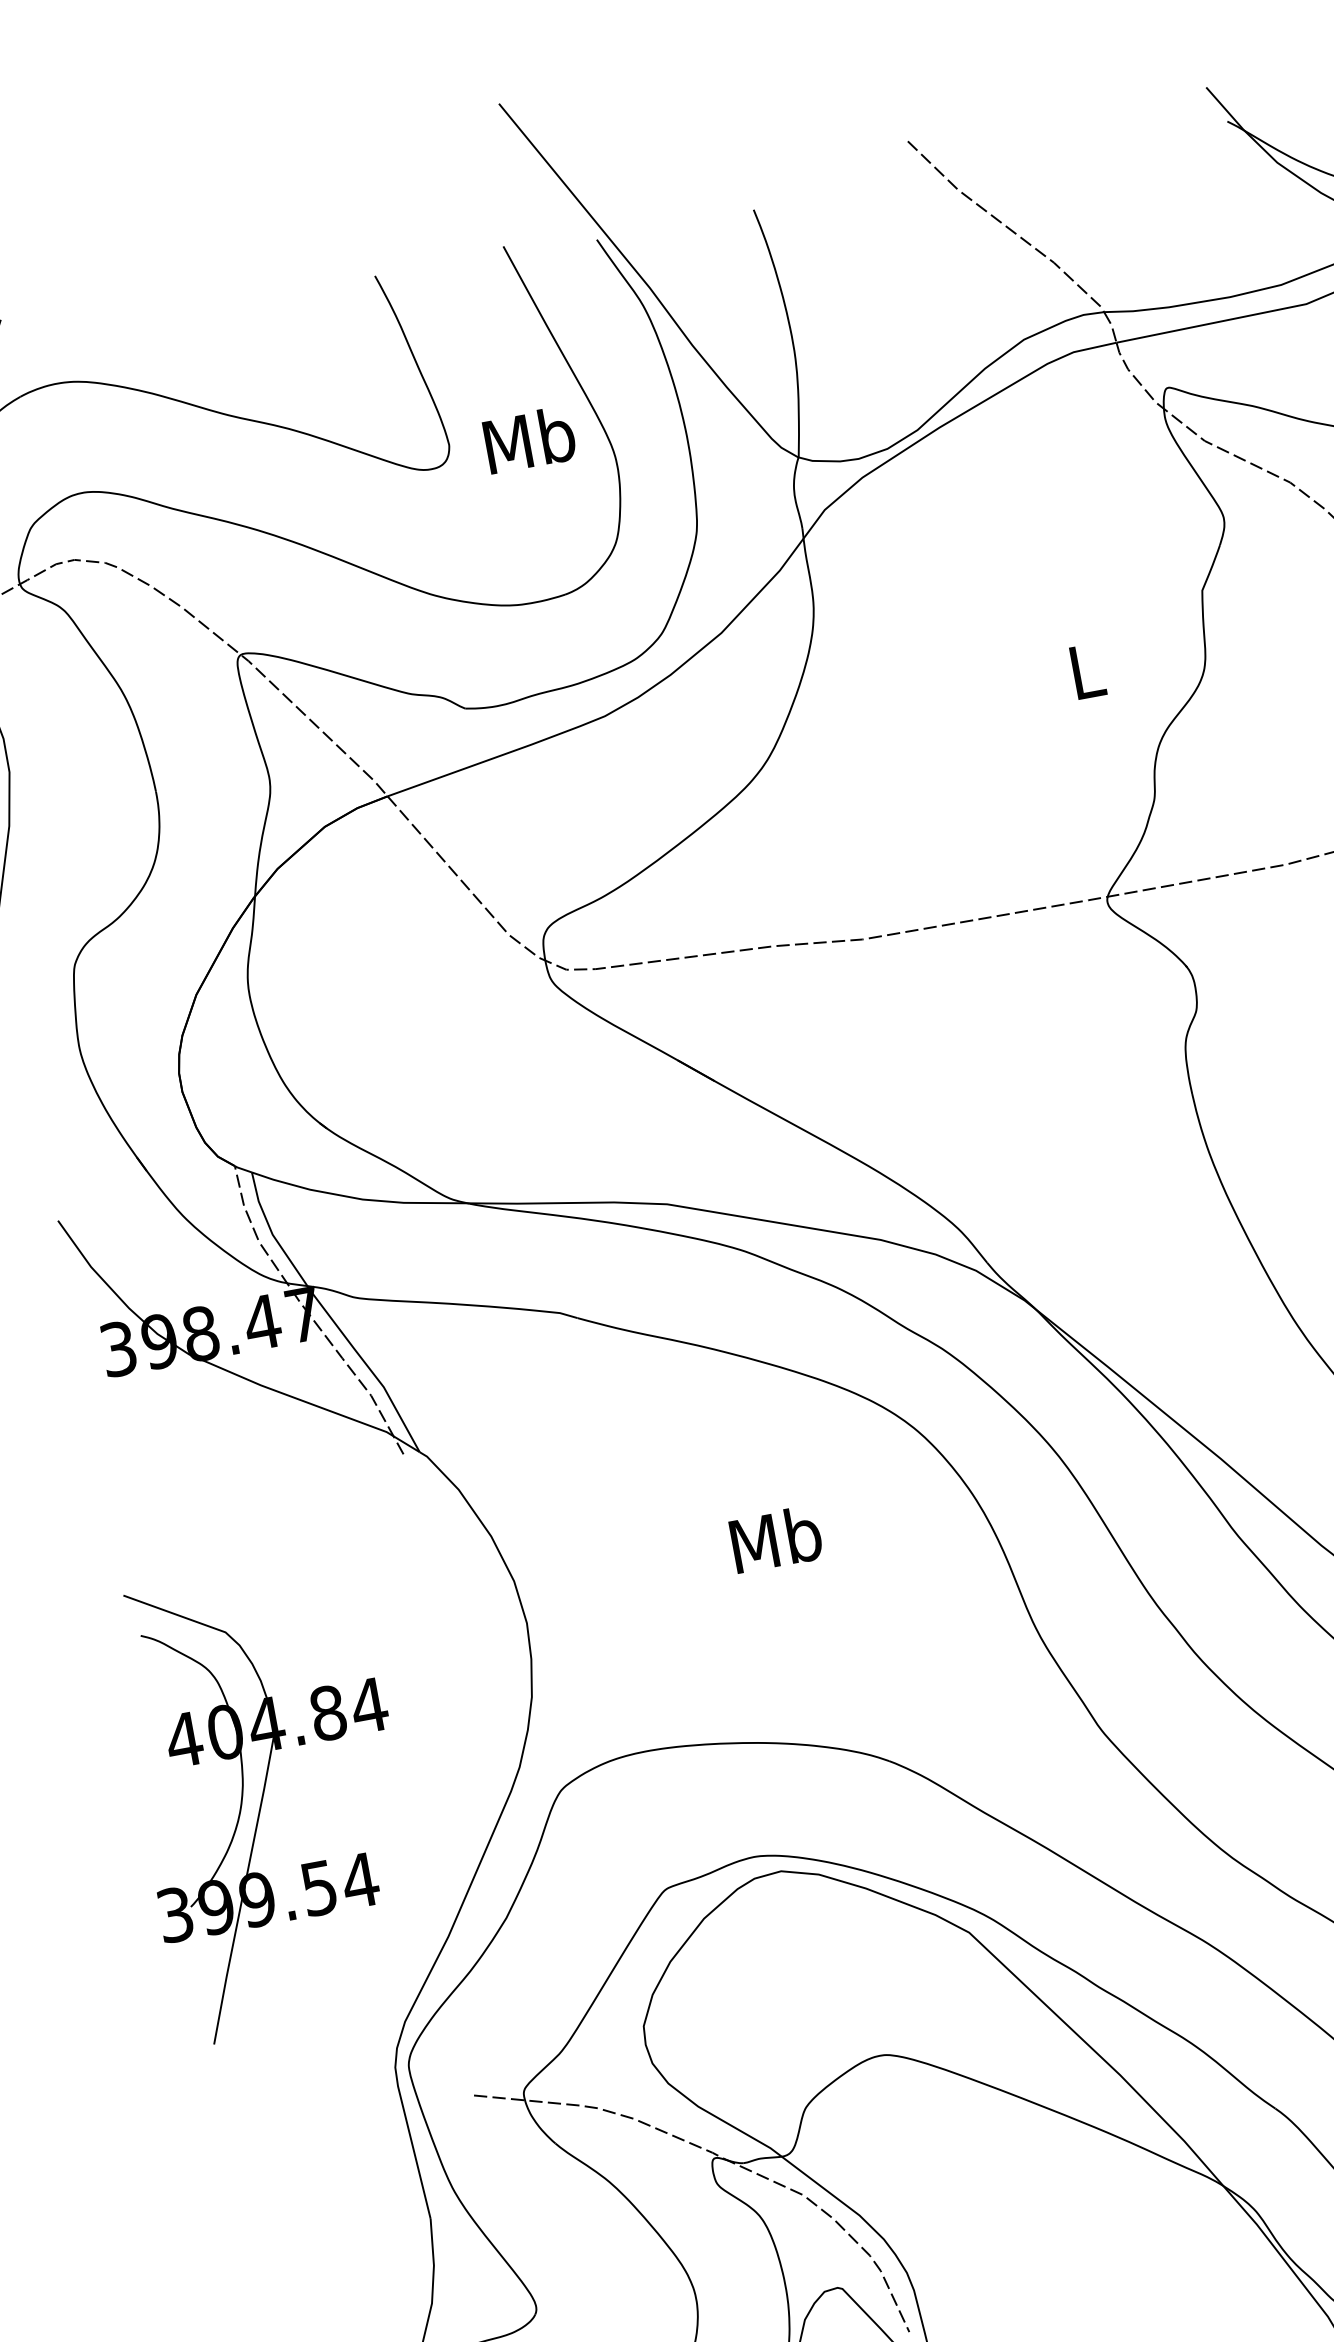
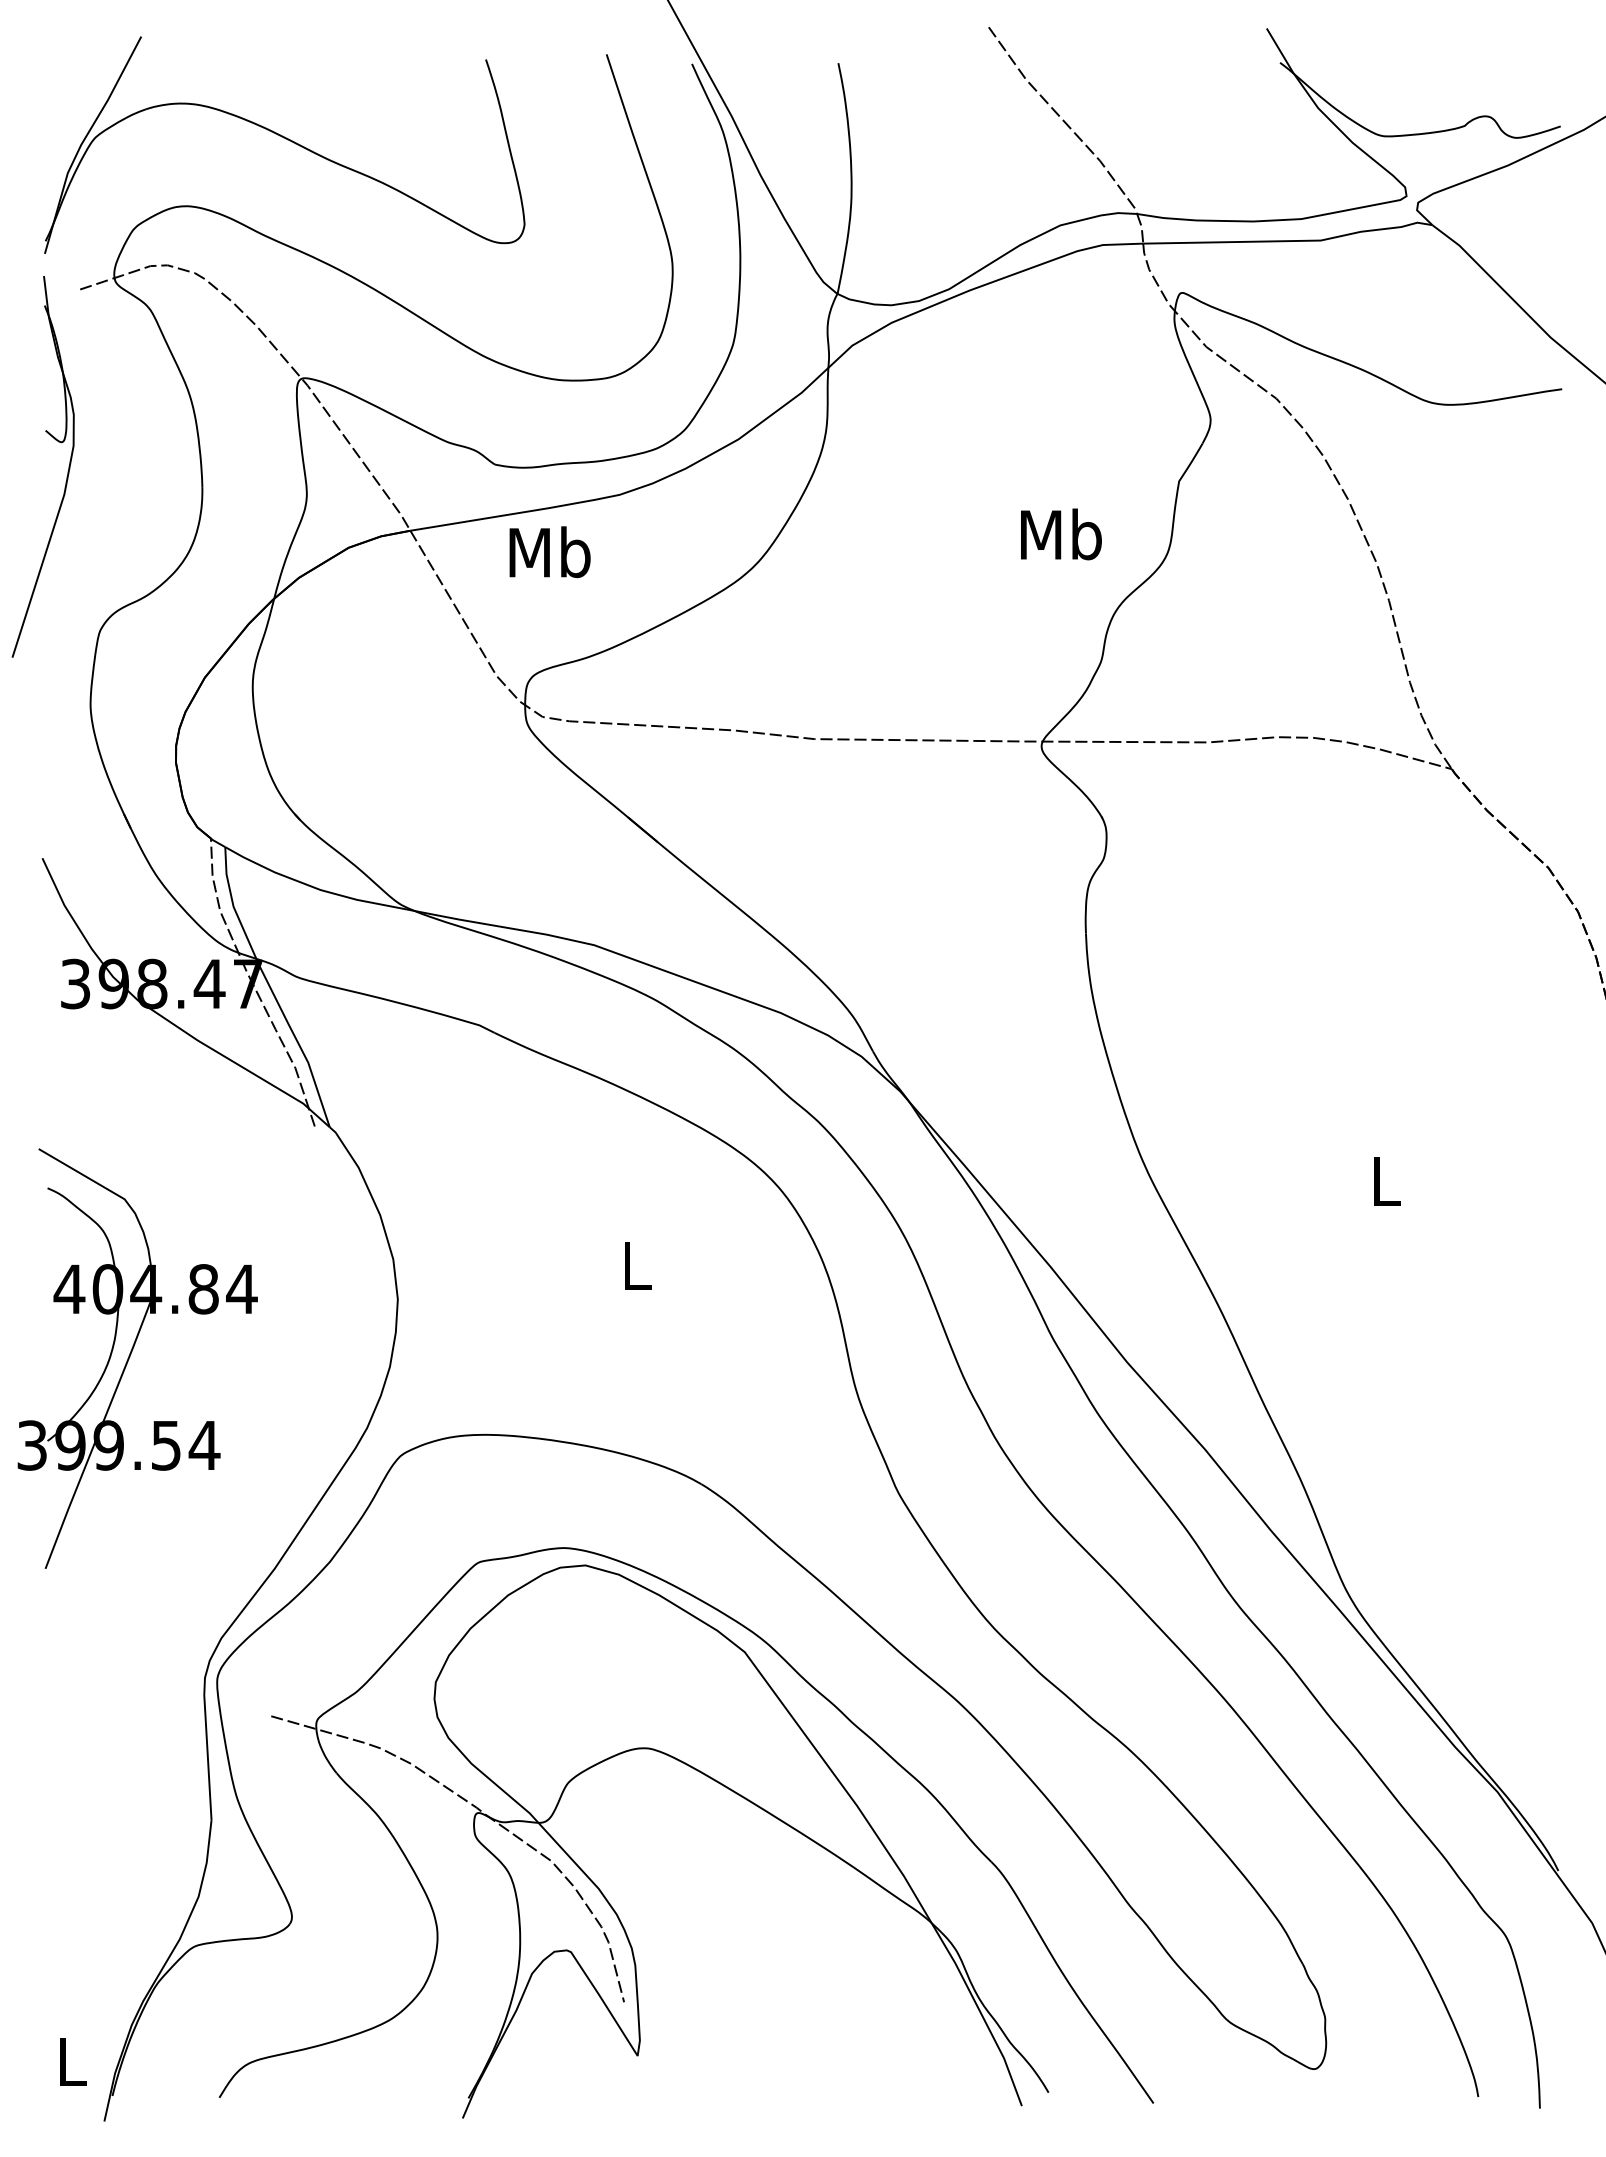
text: (529, 440) -> (549, 552), moved
text: (1086, 670) -> (1061, 534), L -> Mb
text: (776, 1539) -> (636, 1265), Mb -> L
part: (263, 1797) -> (131, 1354), moved

